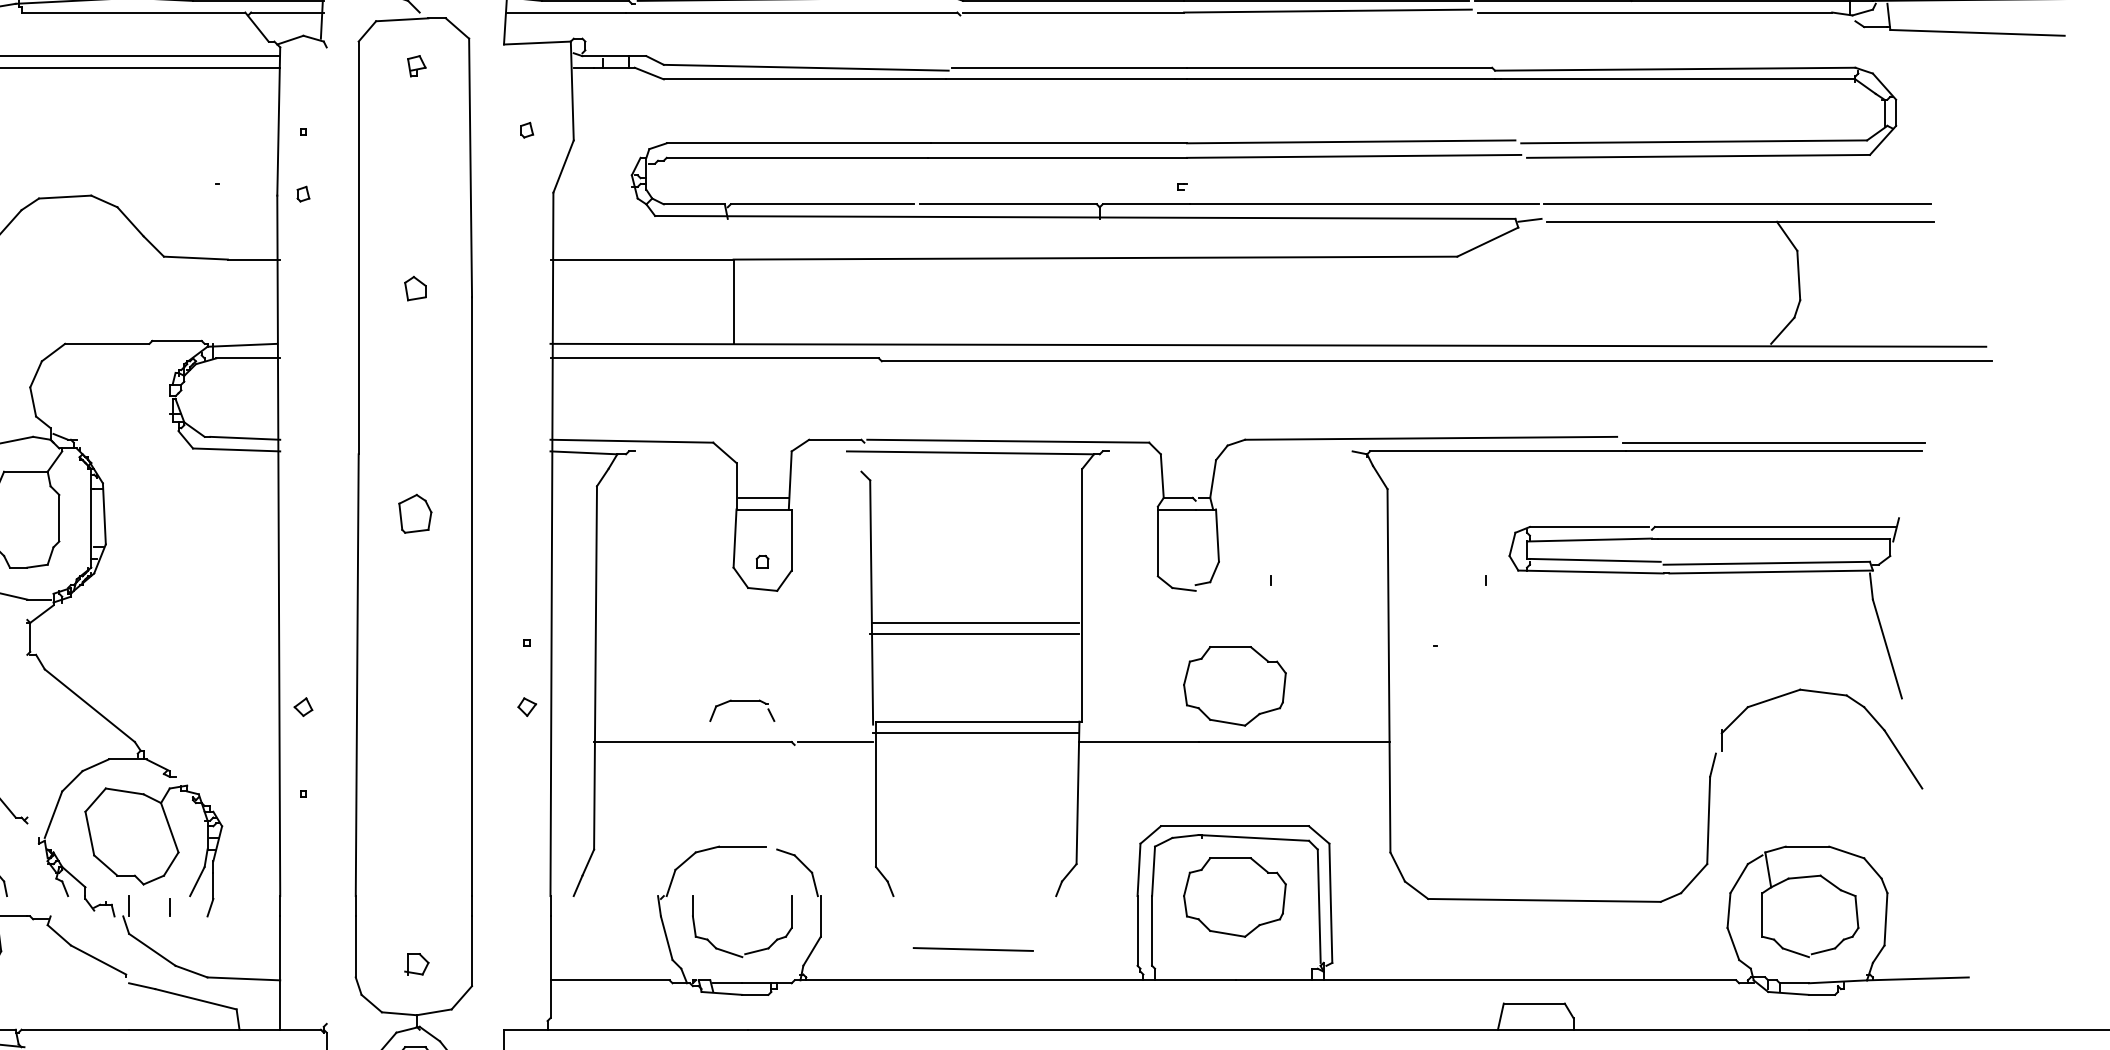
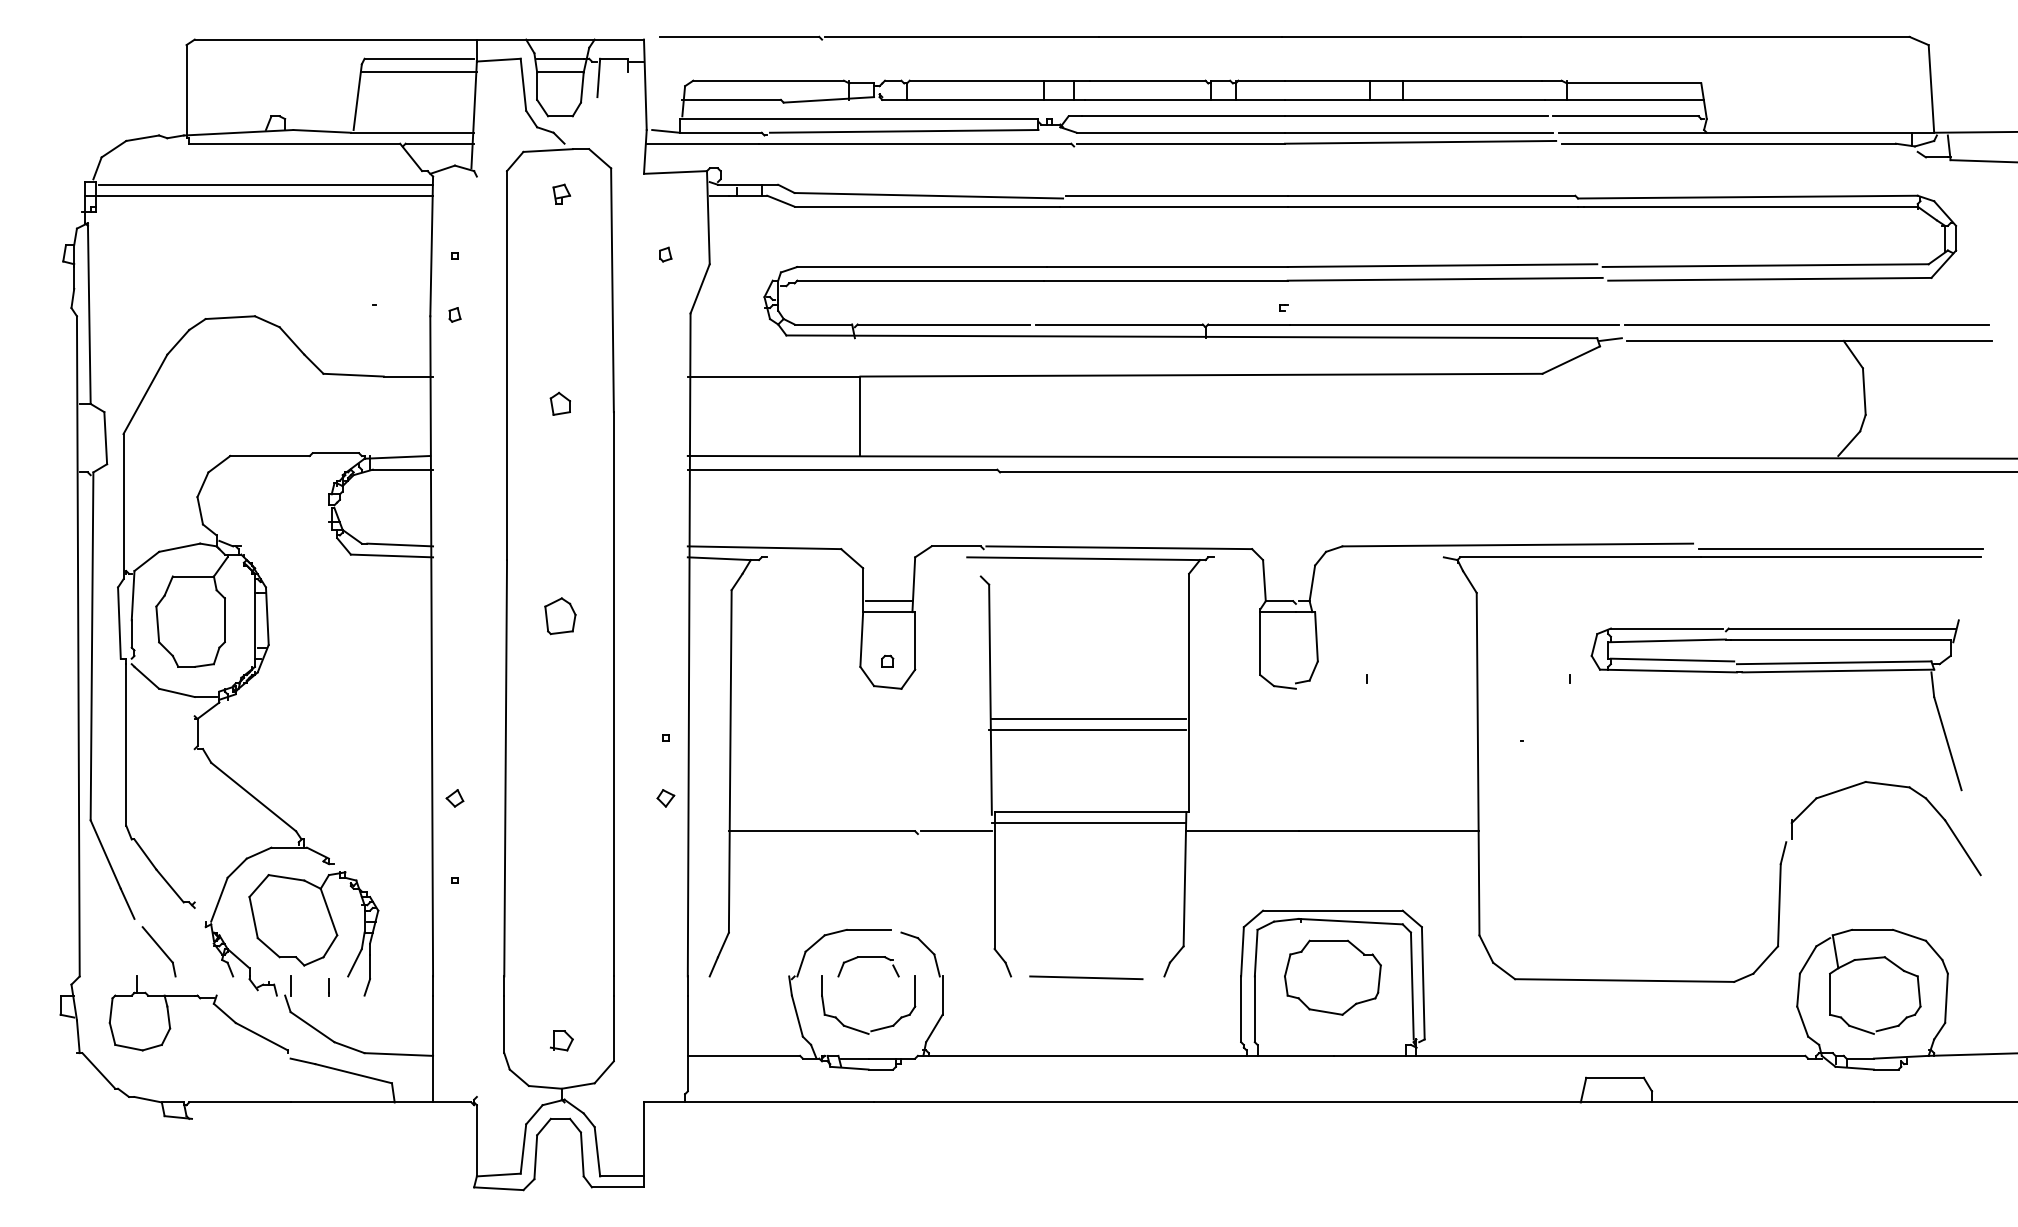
part: (1234, 686) -> (1332, 778), removed
part: (742, 700) -> (868, 957), moved
line: (973, 949) -> (1086, 977), moved

